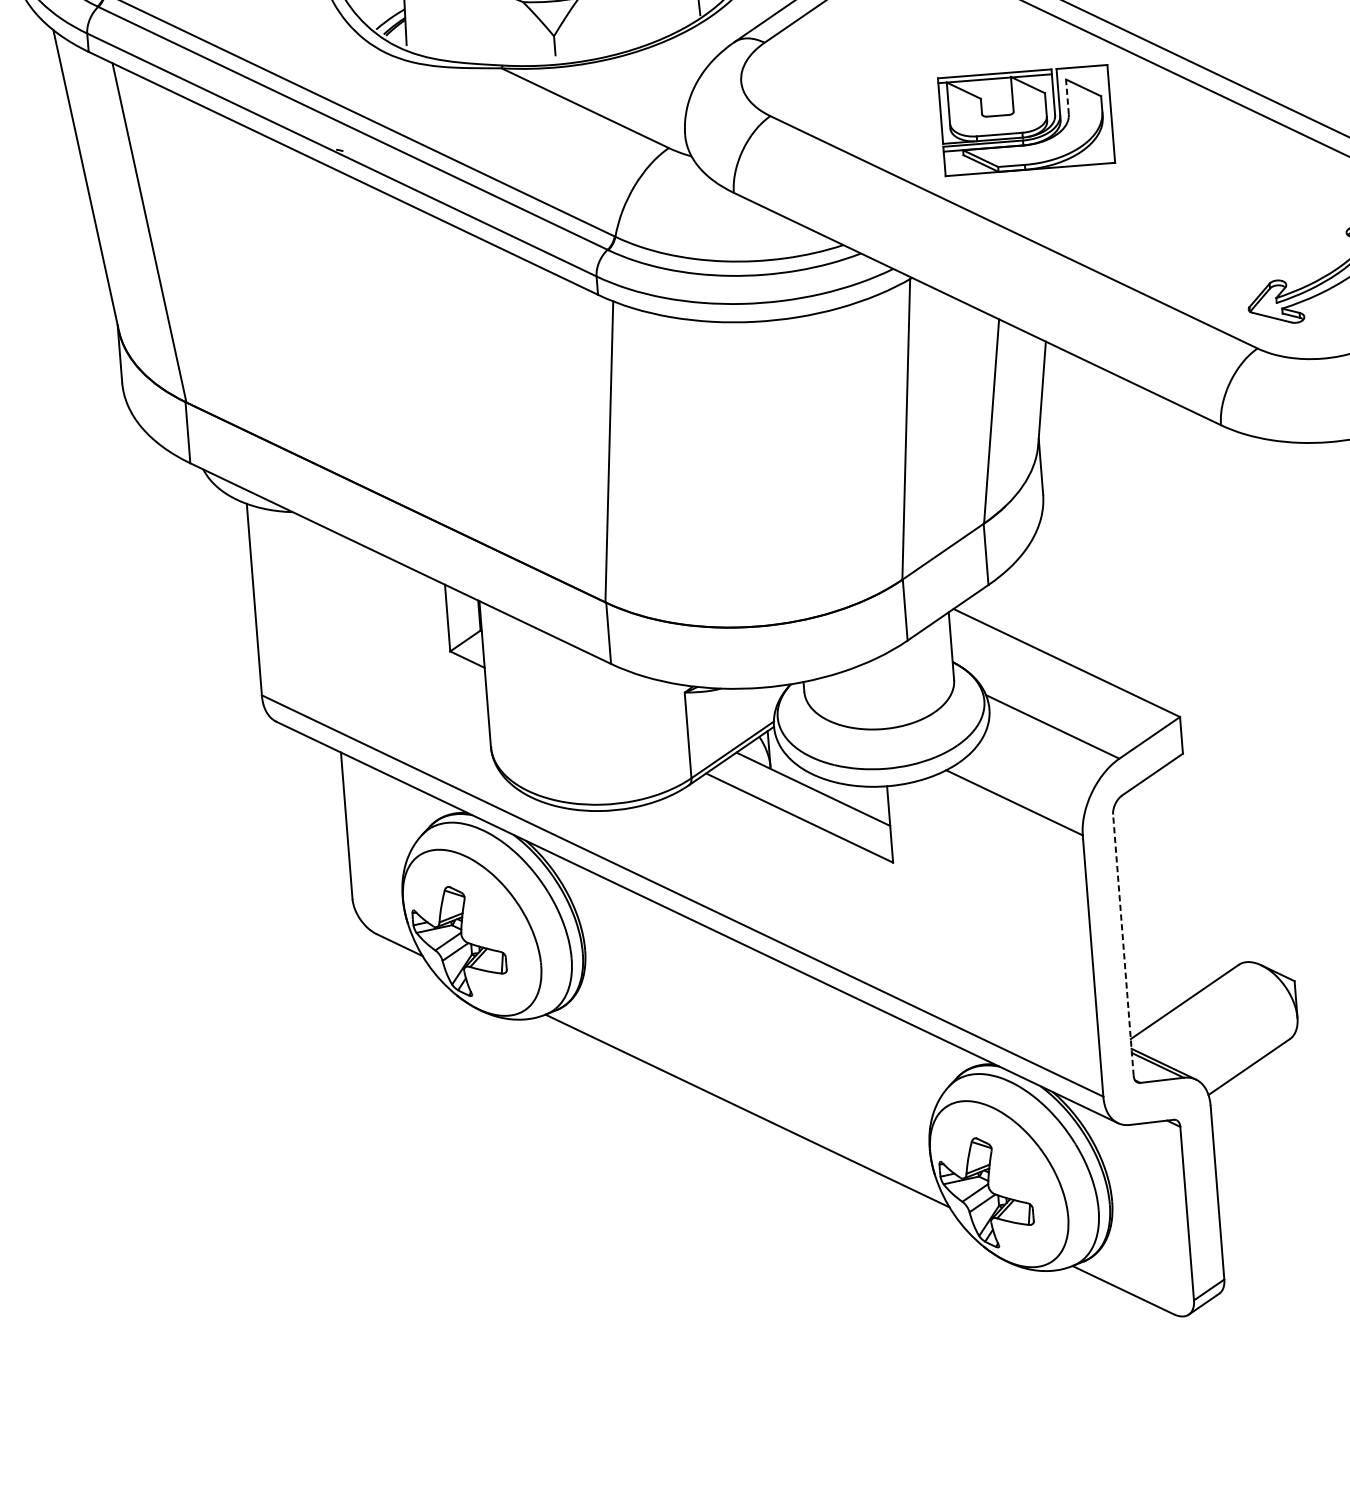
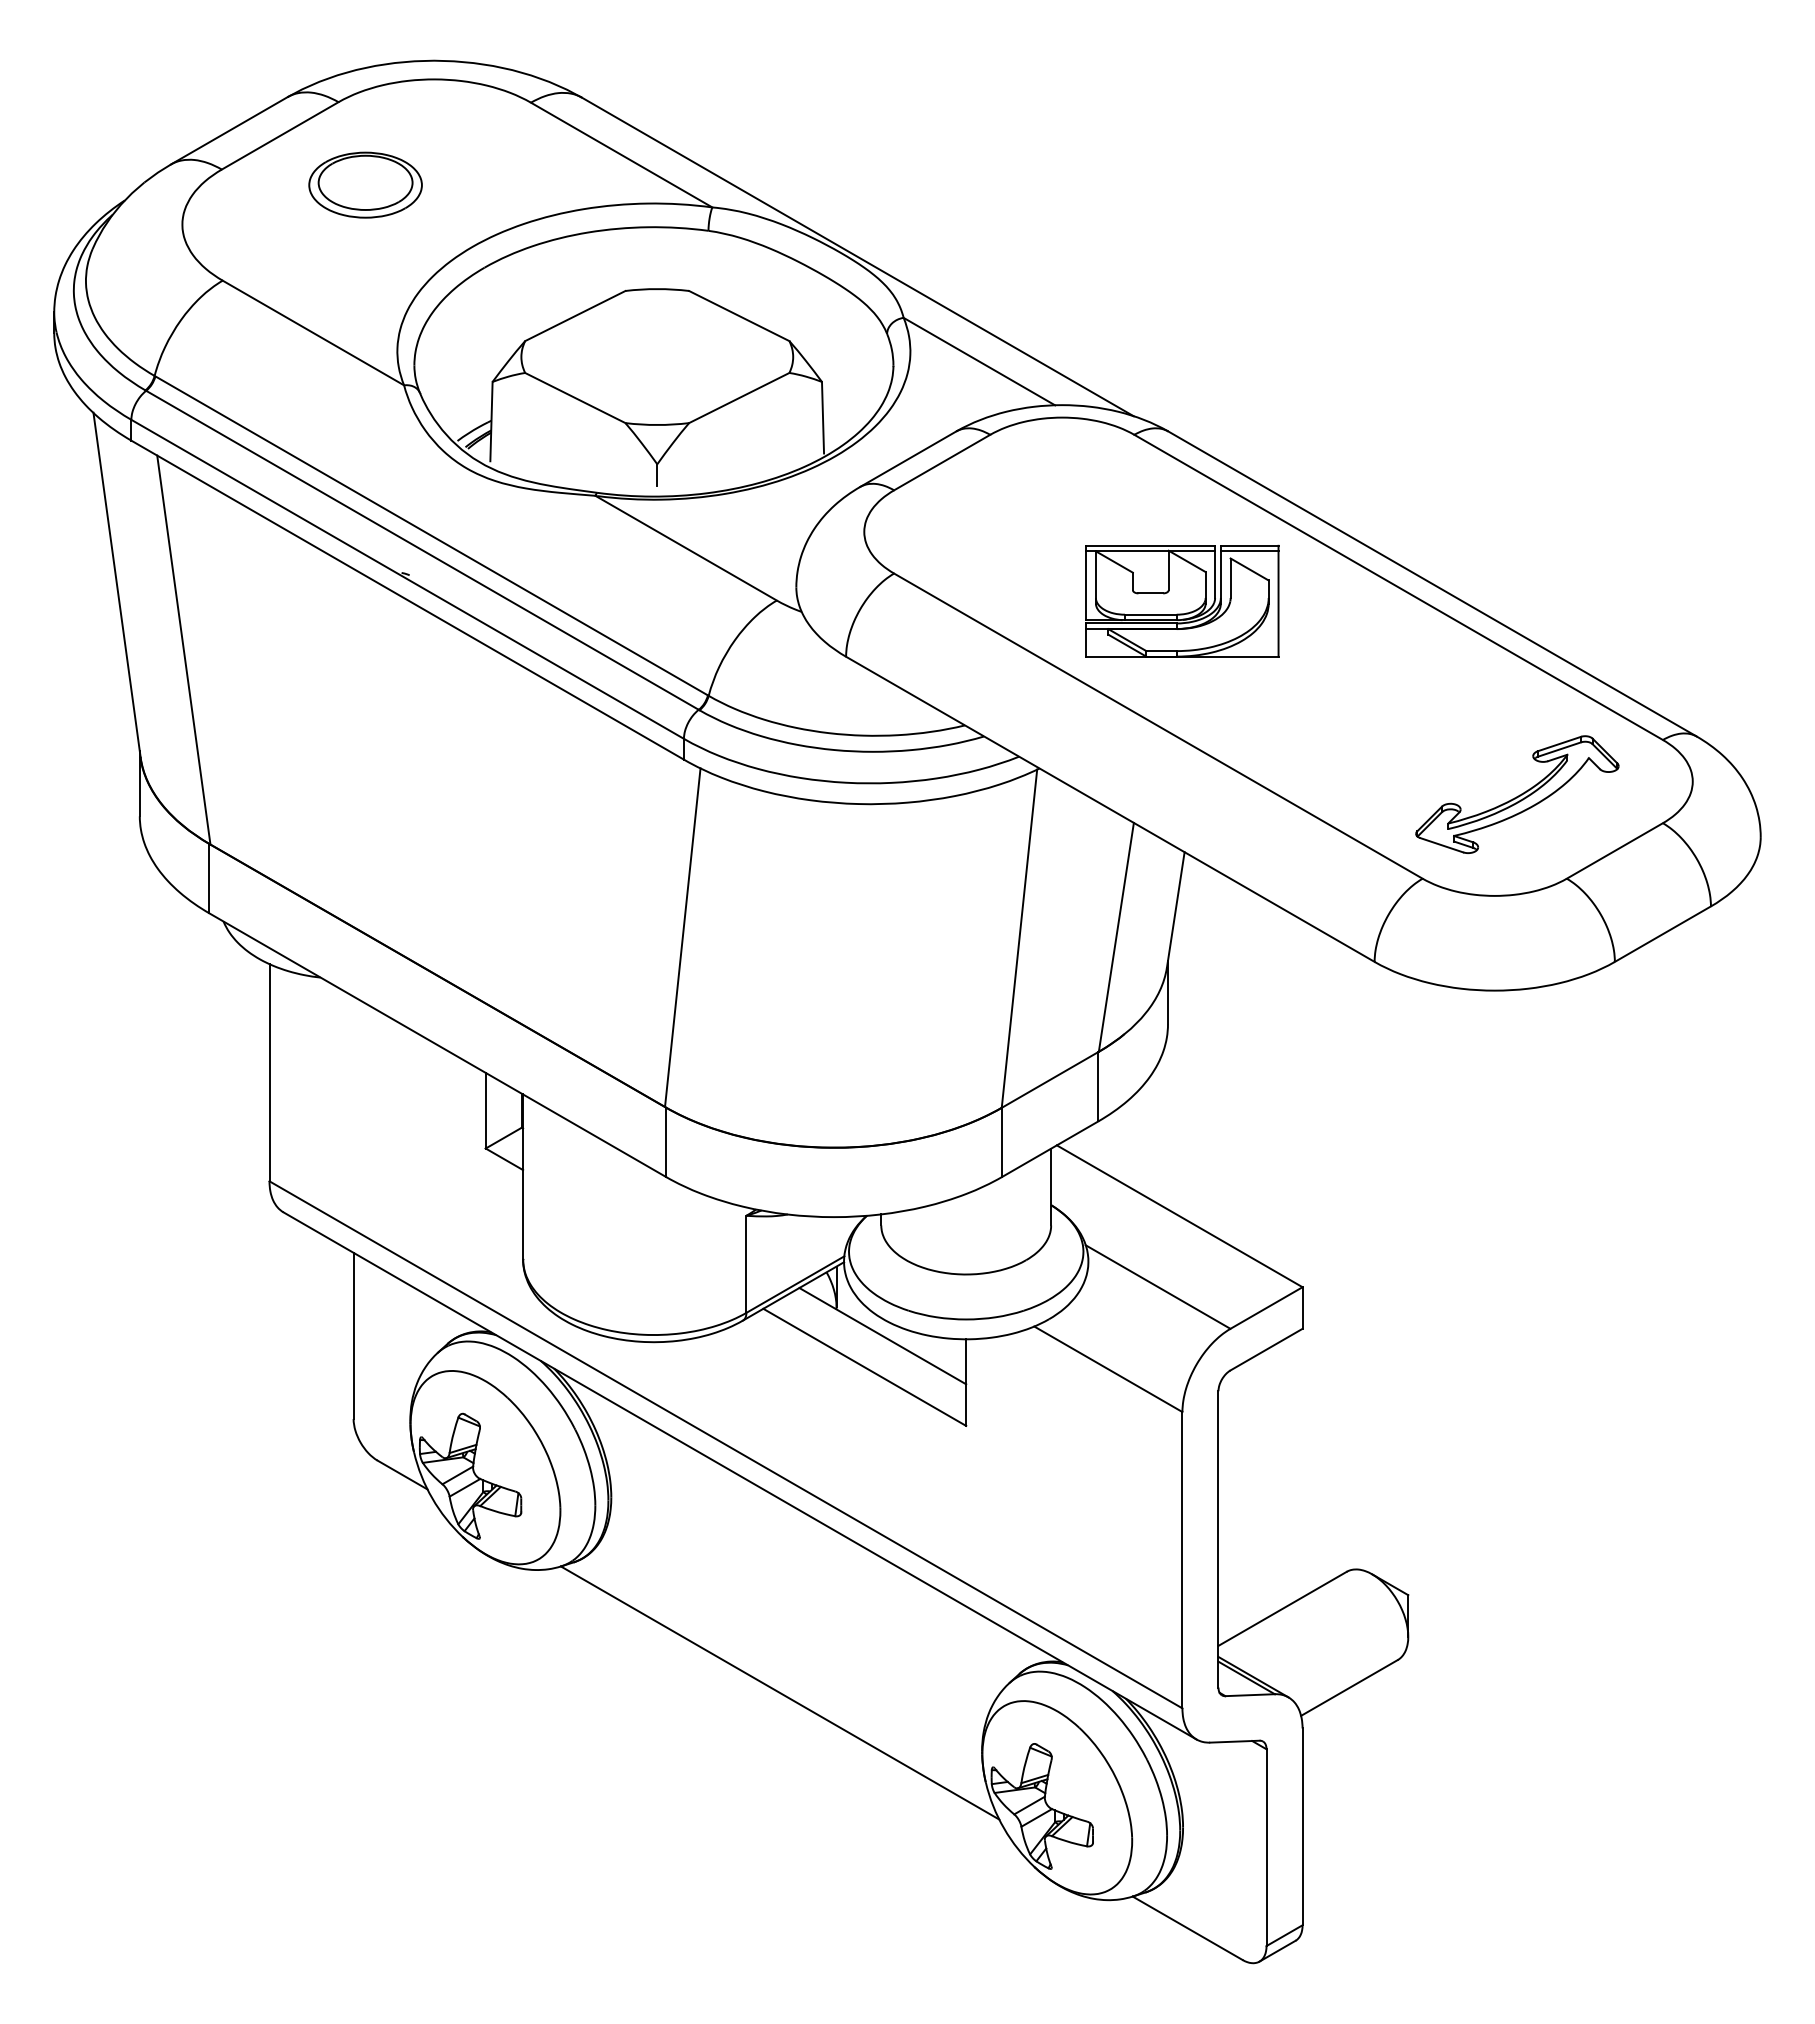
line: (1082, 72) -> (1249, 551), added
line: (1067, 97) -> (1230, 578), dashed -> solid
line: (1123, 944) -> (1218, 1538), dashed -> solid

